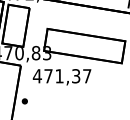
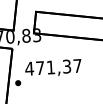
text: (61, 77) -> (52, 68), moved

